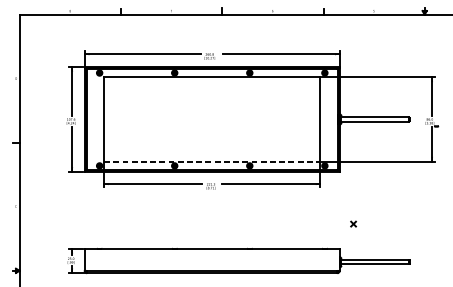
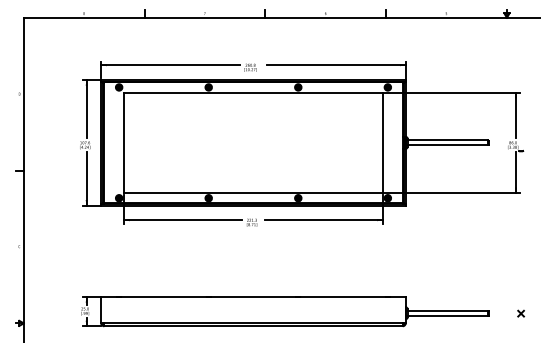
line: (213, 161) -> (254, 192), dashed -> solid
part: (353, 223) -> (520, 313), moved

